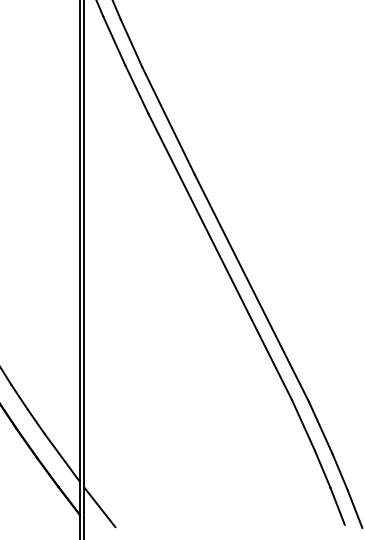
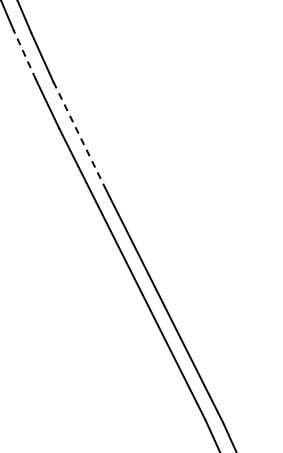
line: (114, 40) -> (24, 54), solid -> dashed
line: (168, 121) -> (79, 136), solid -> dashed

